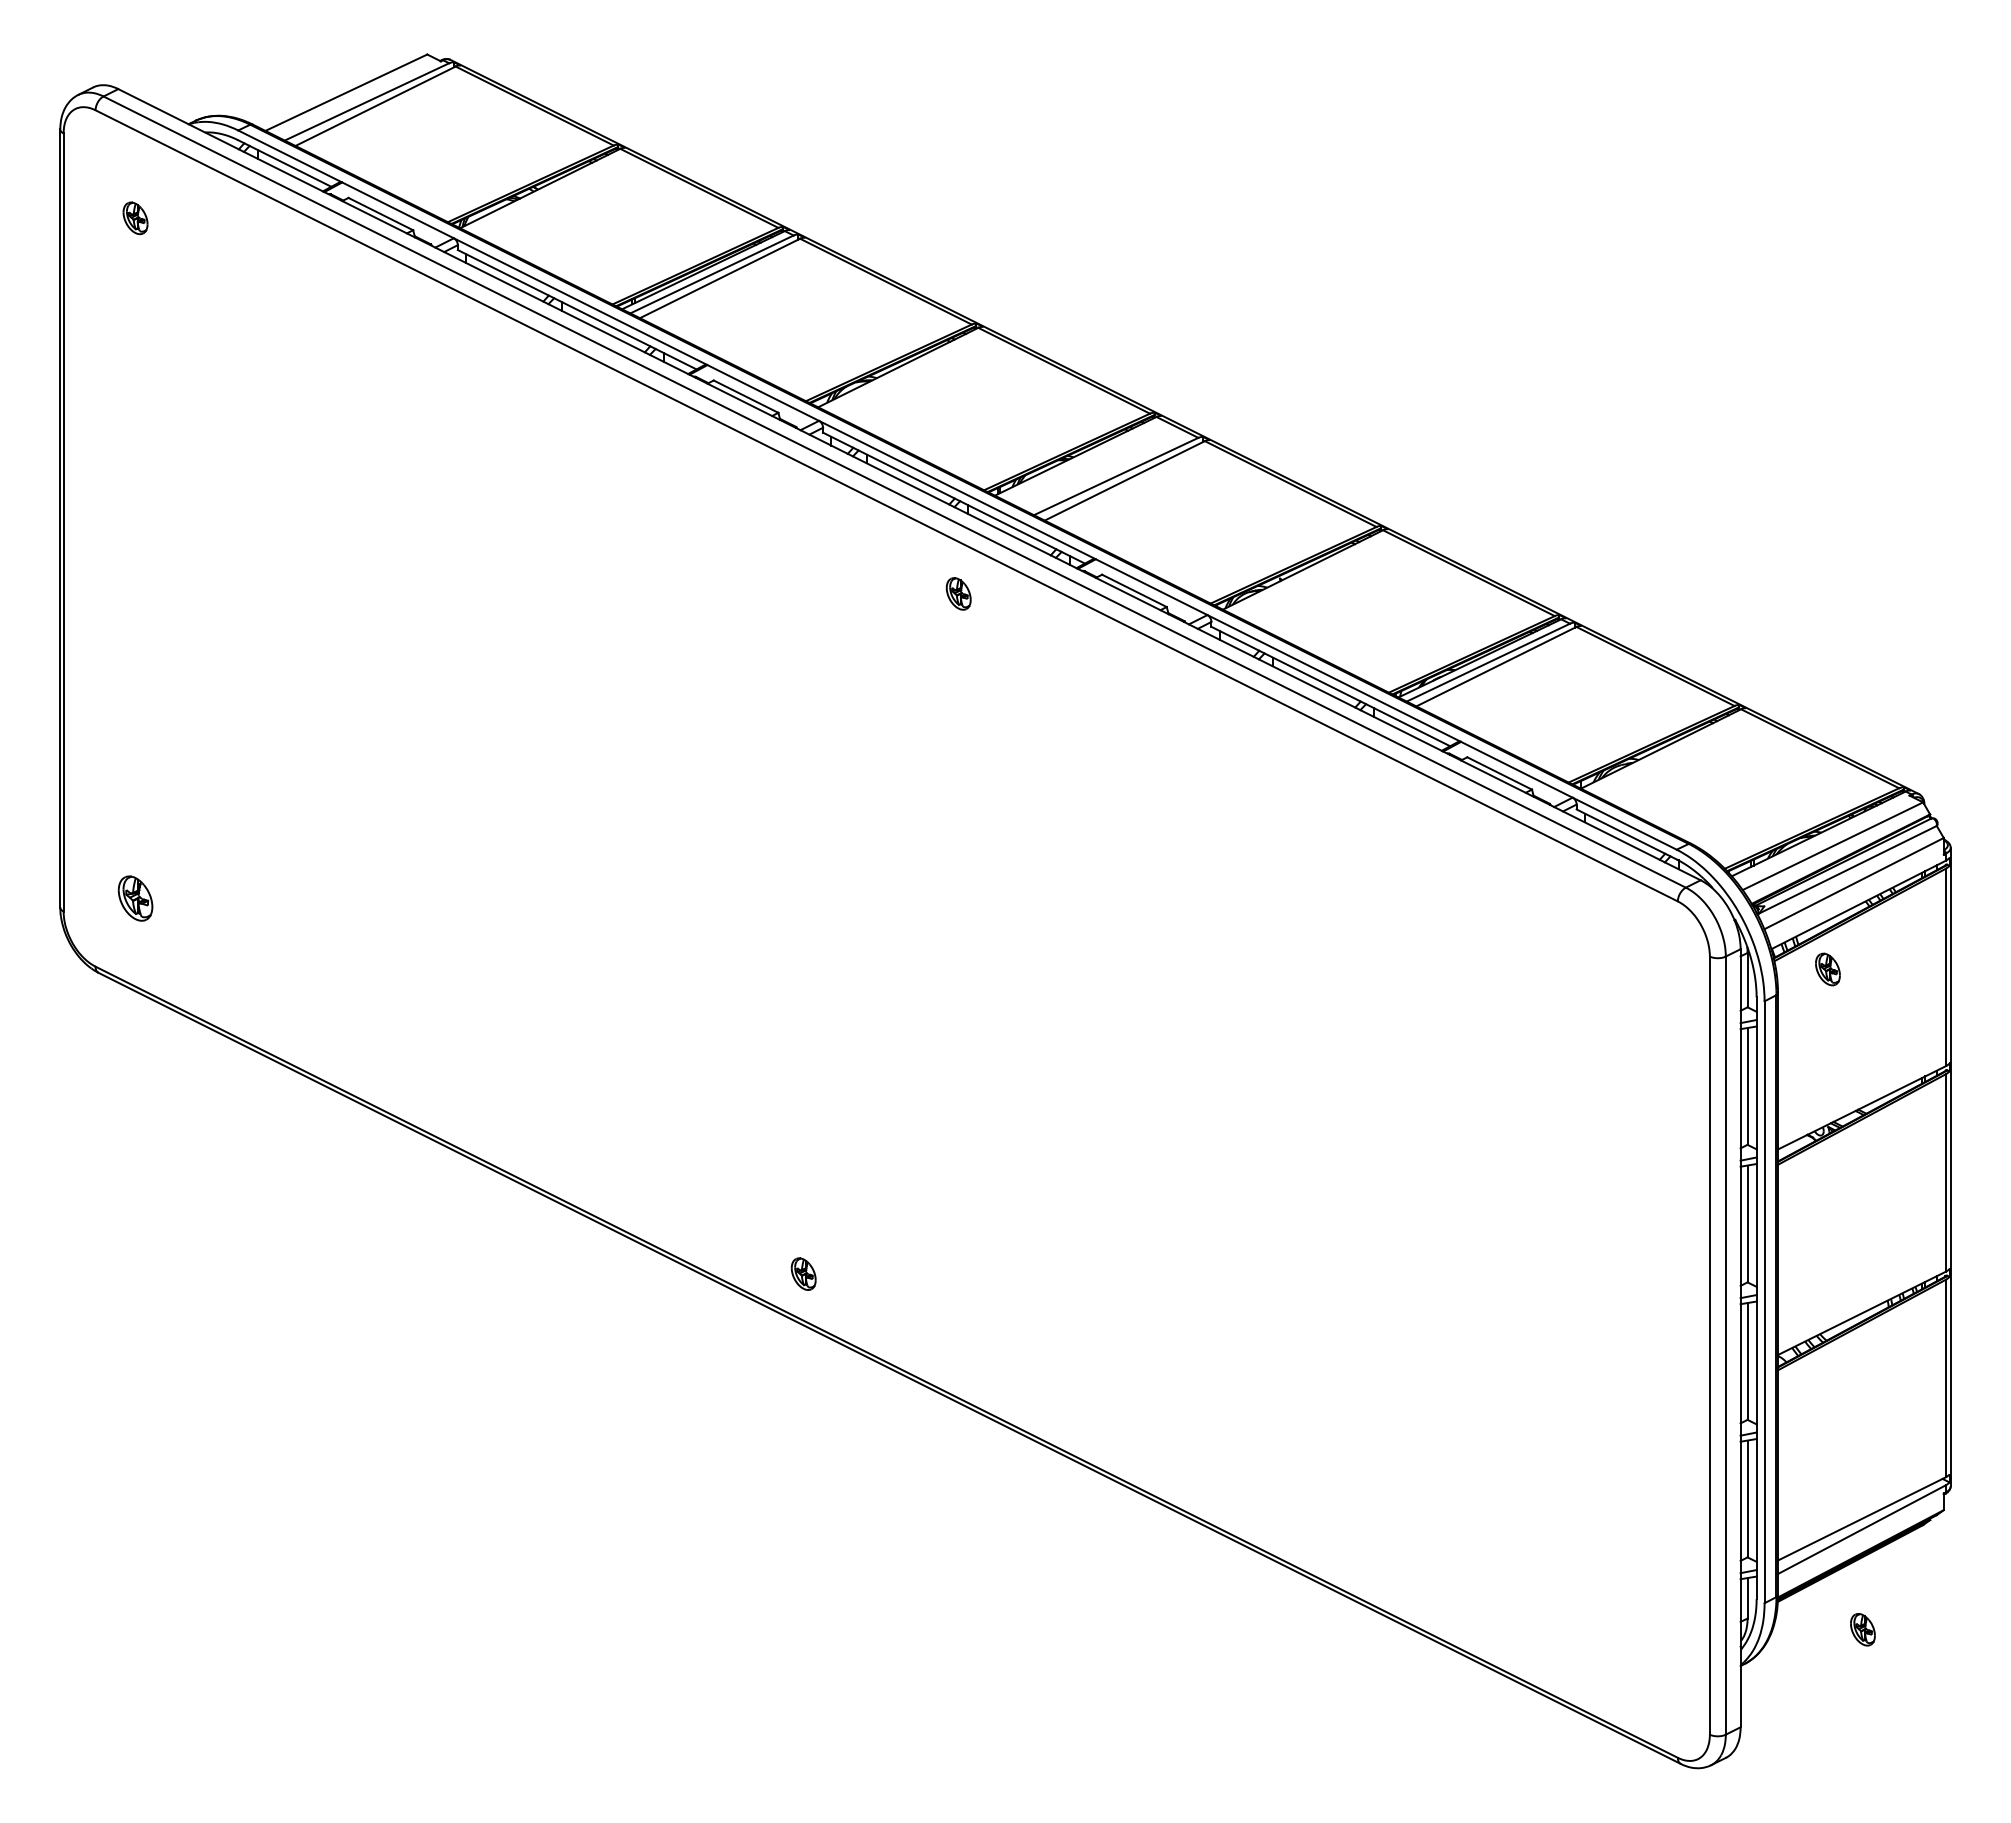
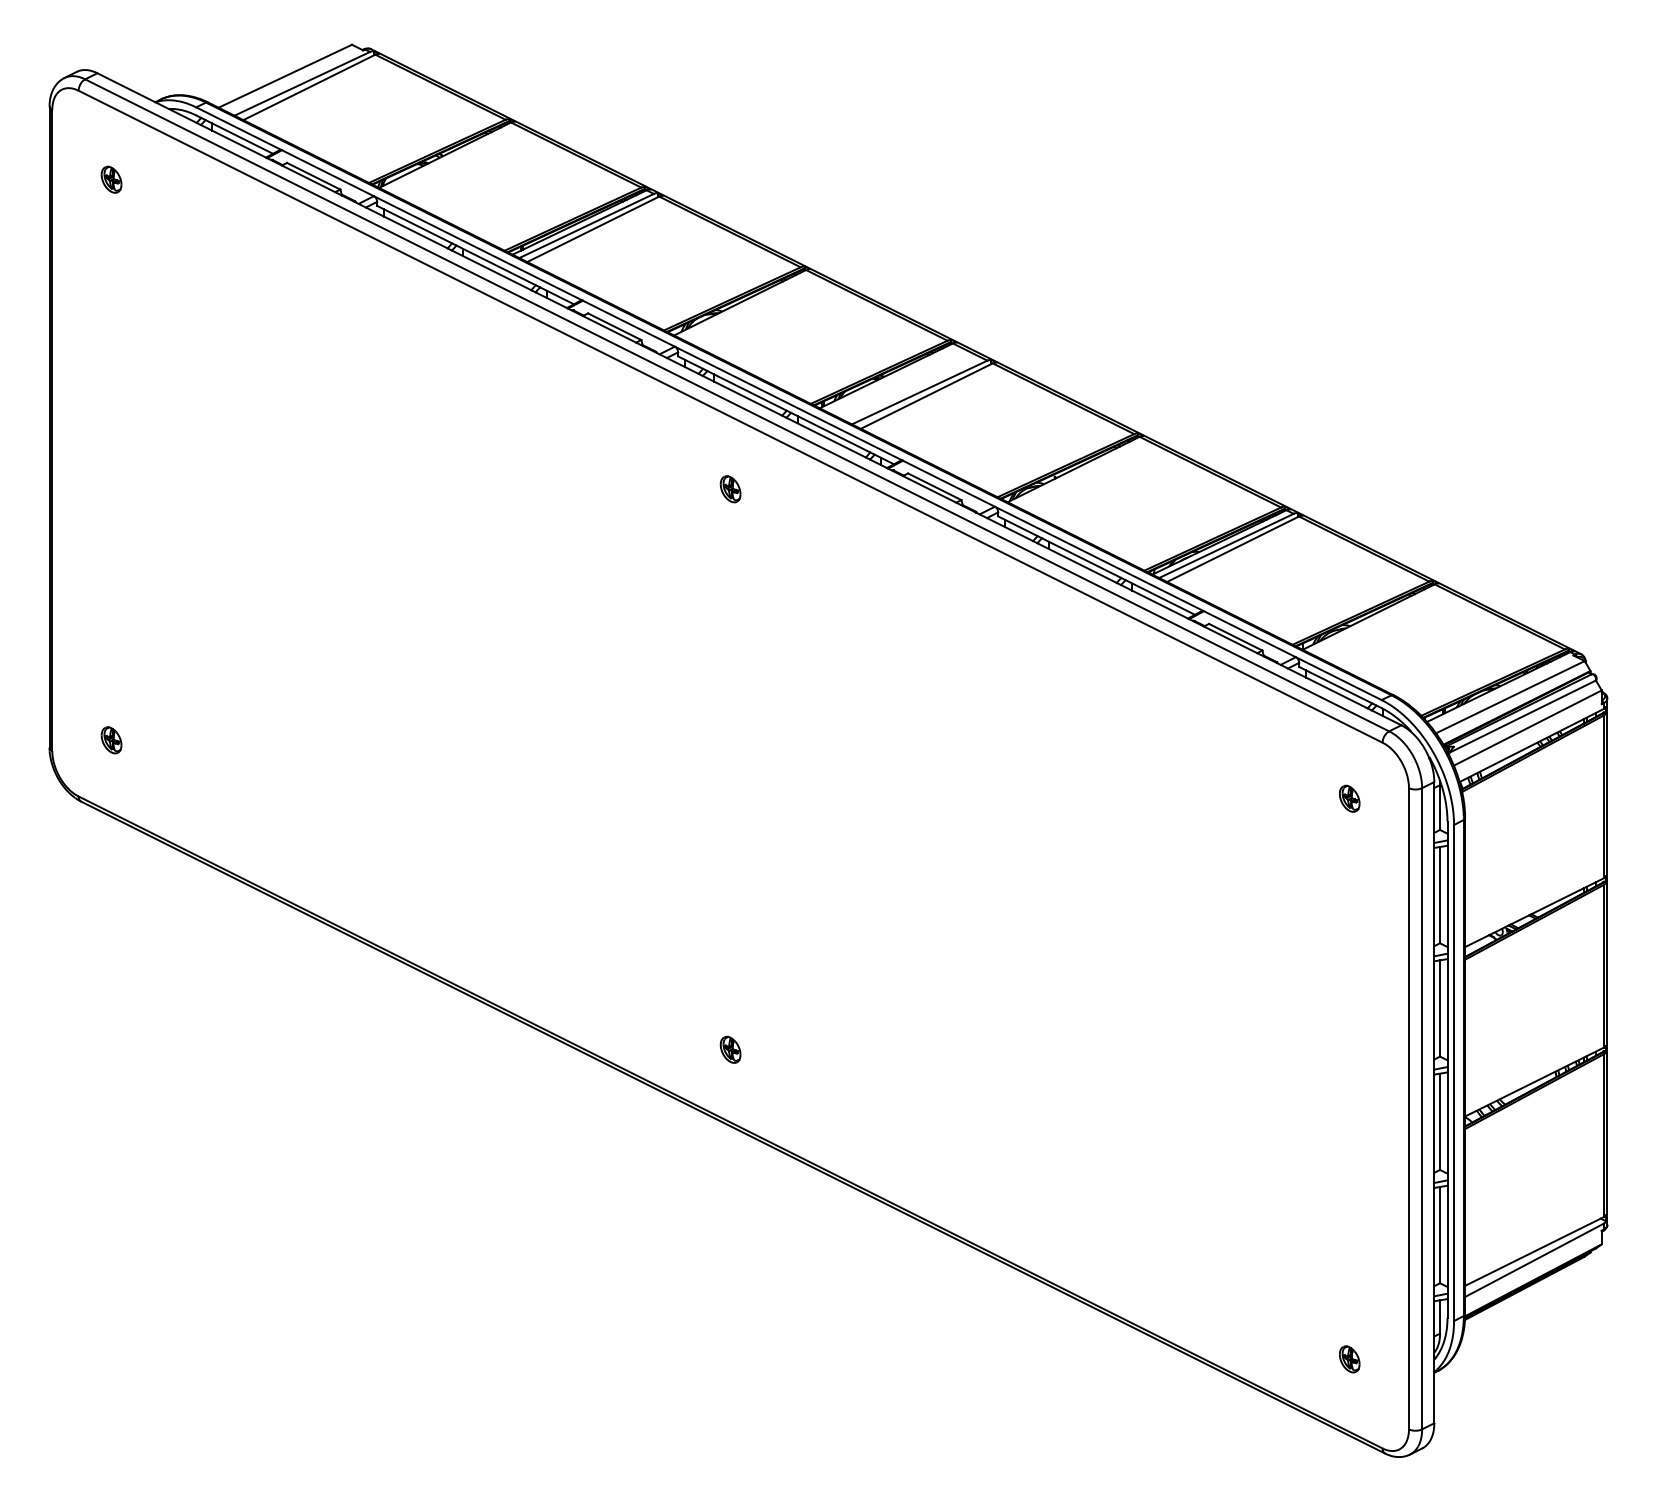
part: (958, 593) -> (730, 488), moved
part: (135, 898) -> (111, 740), size x0.71
part: (1827, 969) -> (1349, 798), moved
part: (803, 1273) -> (730, 1049), moved
part: (1862, 1629) -> (1349, 1359), moved

